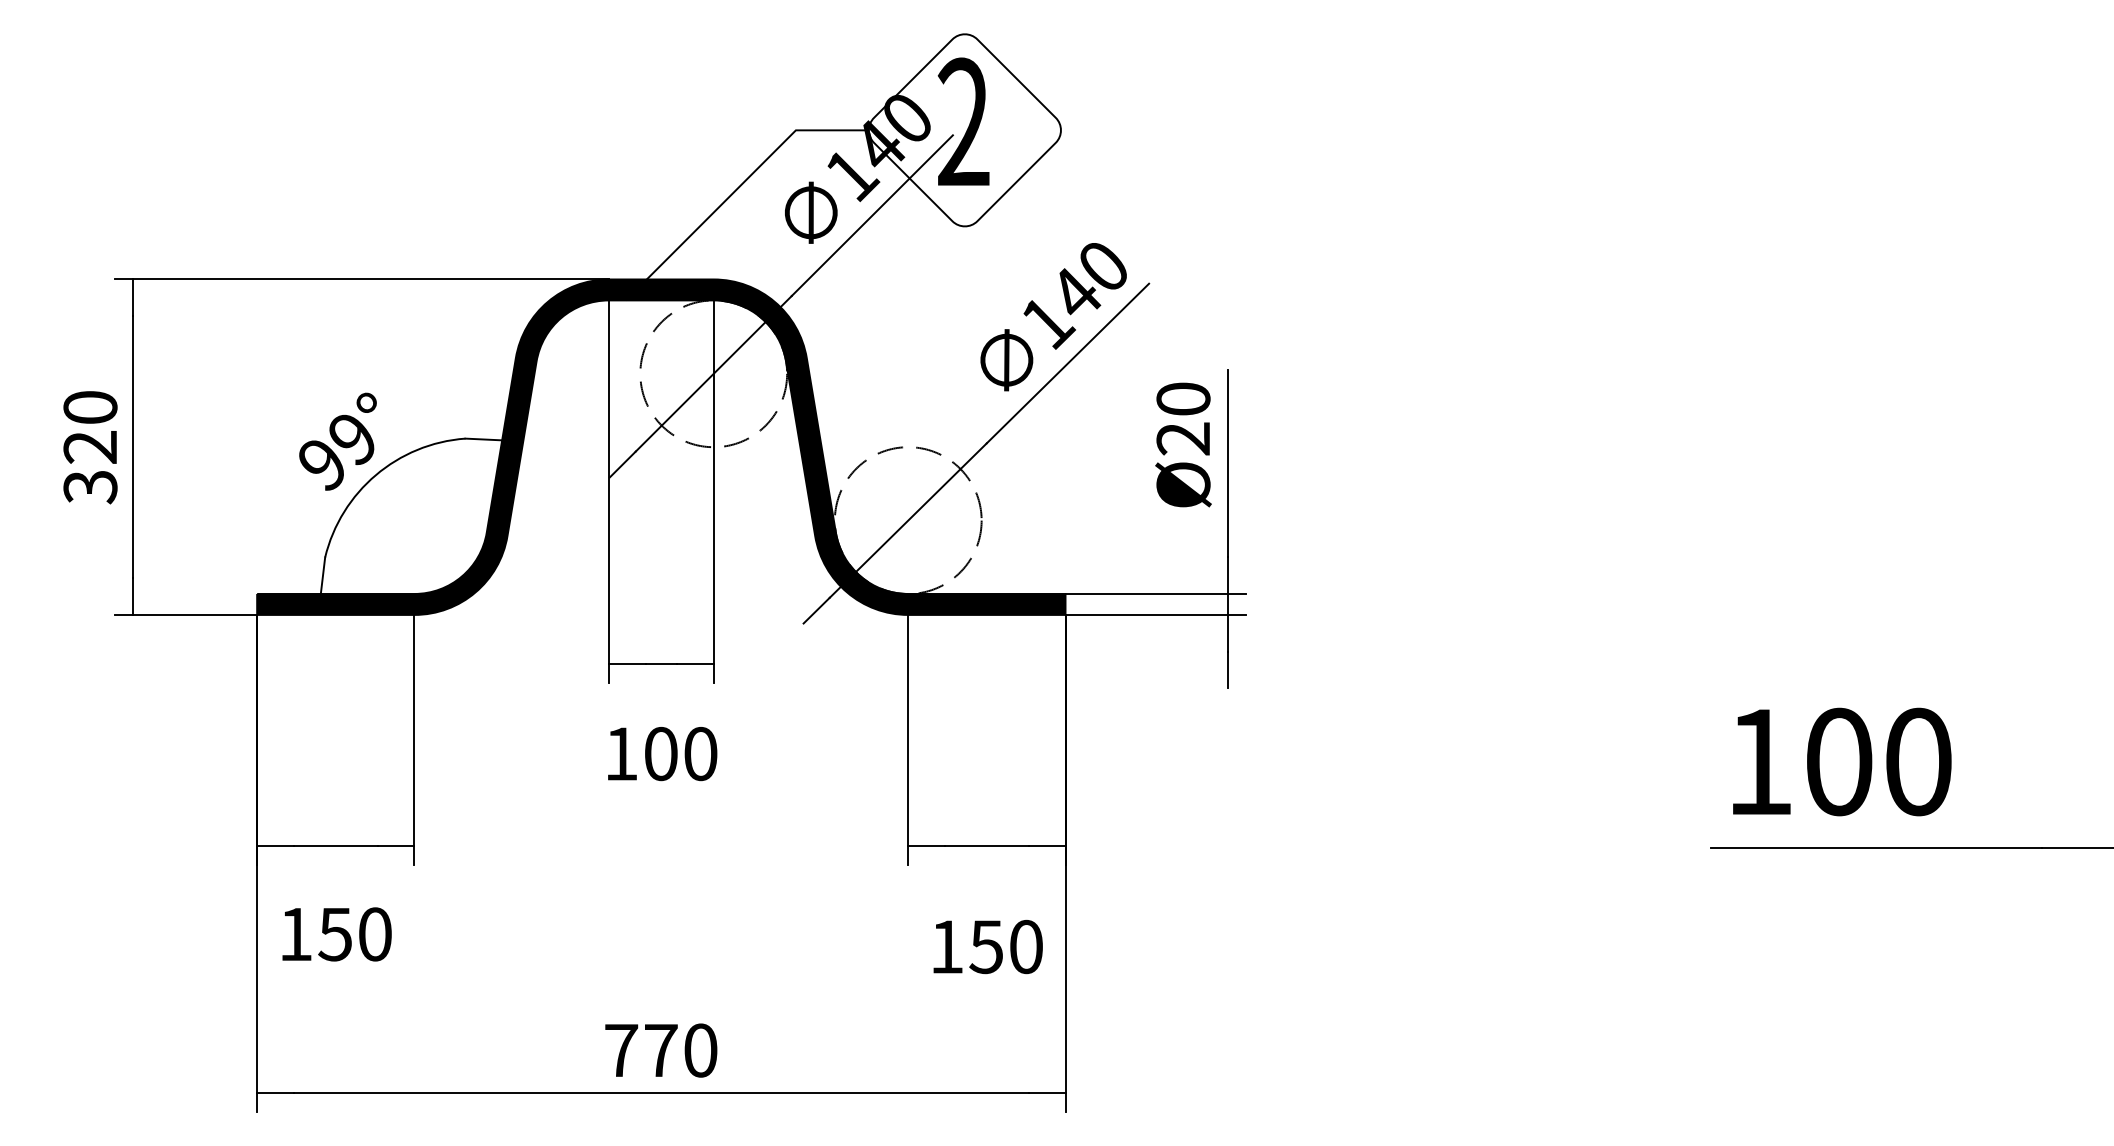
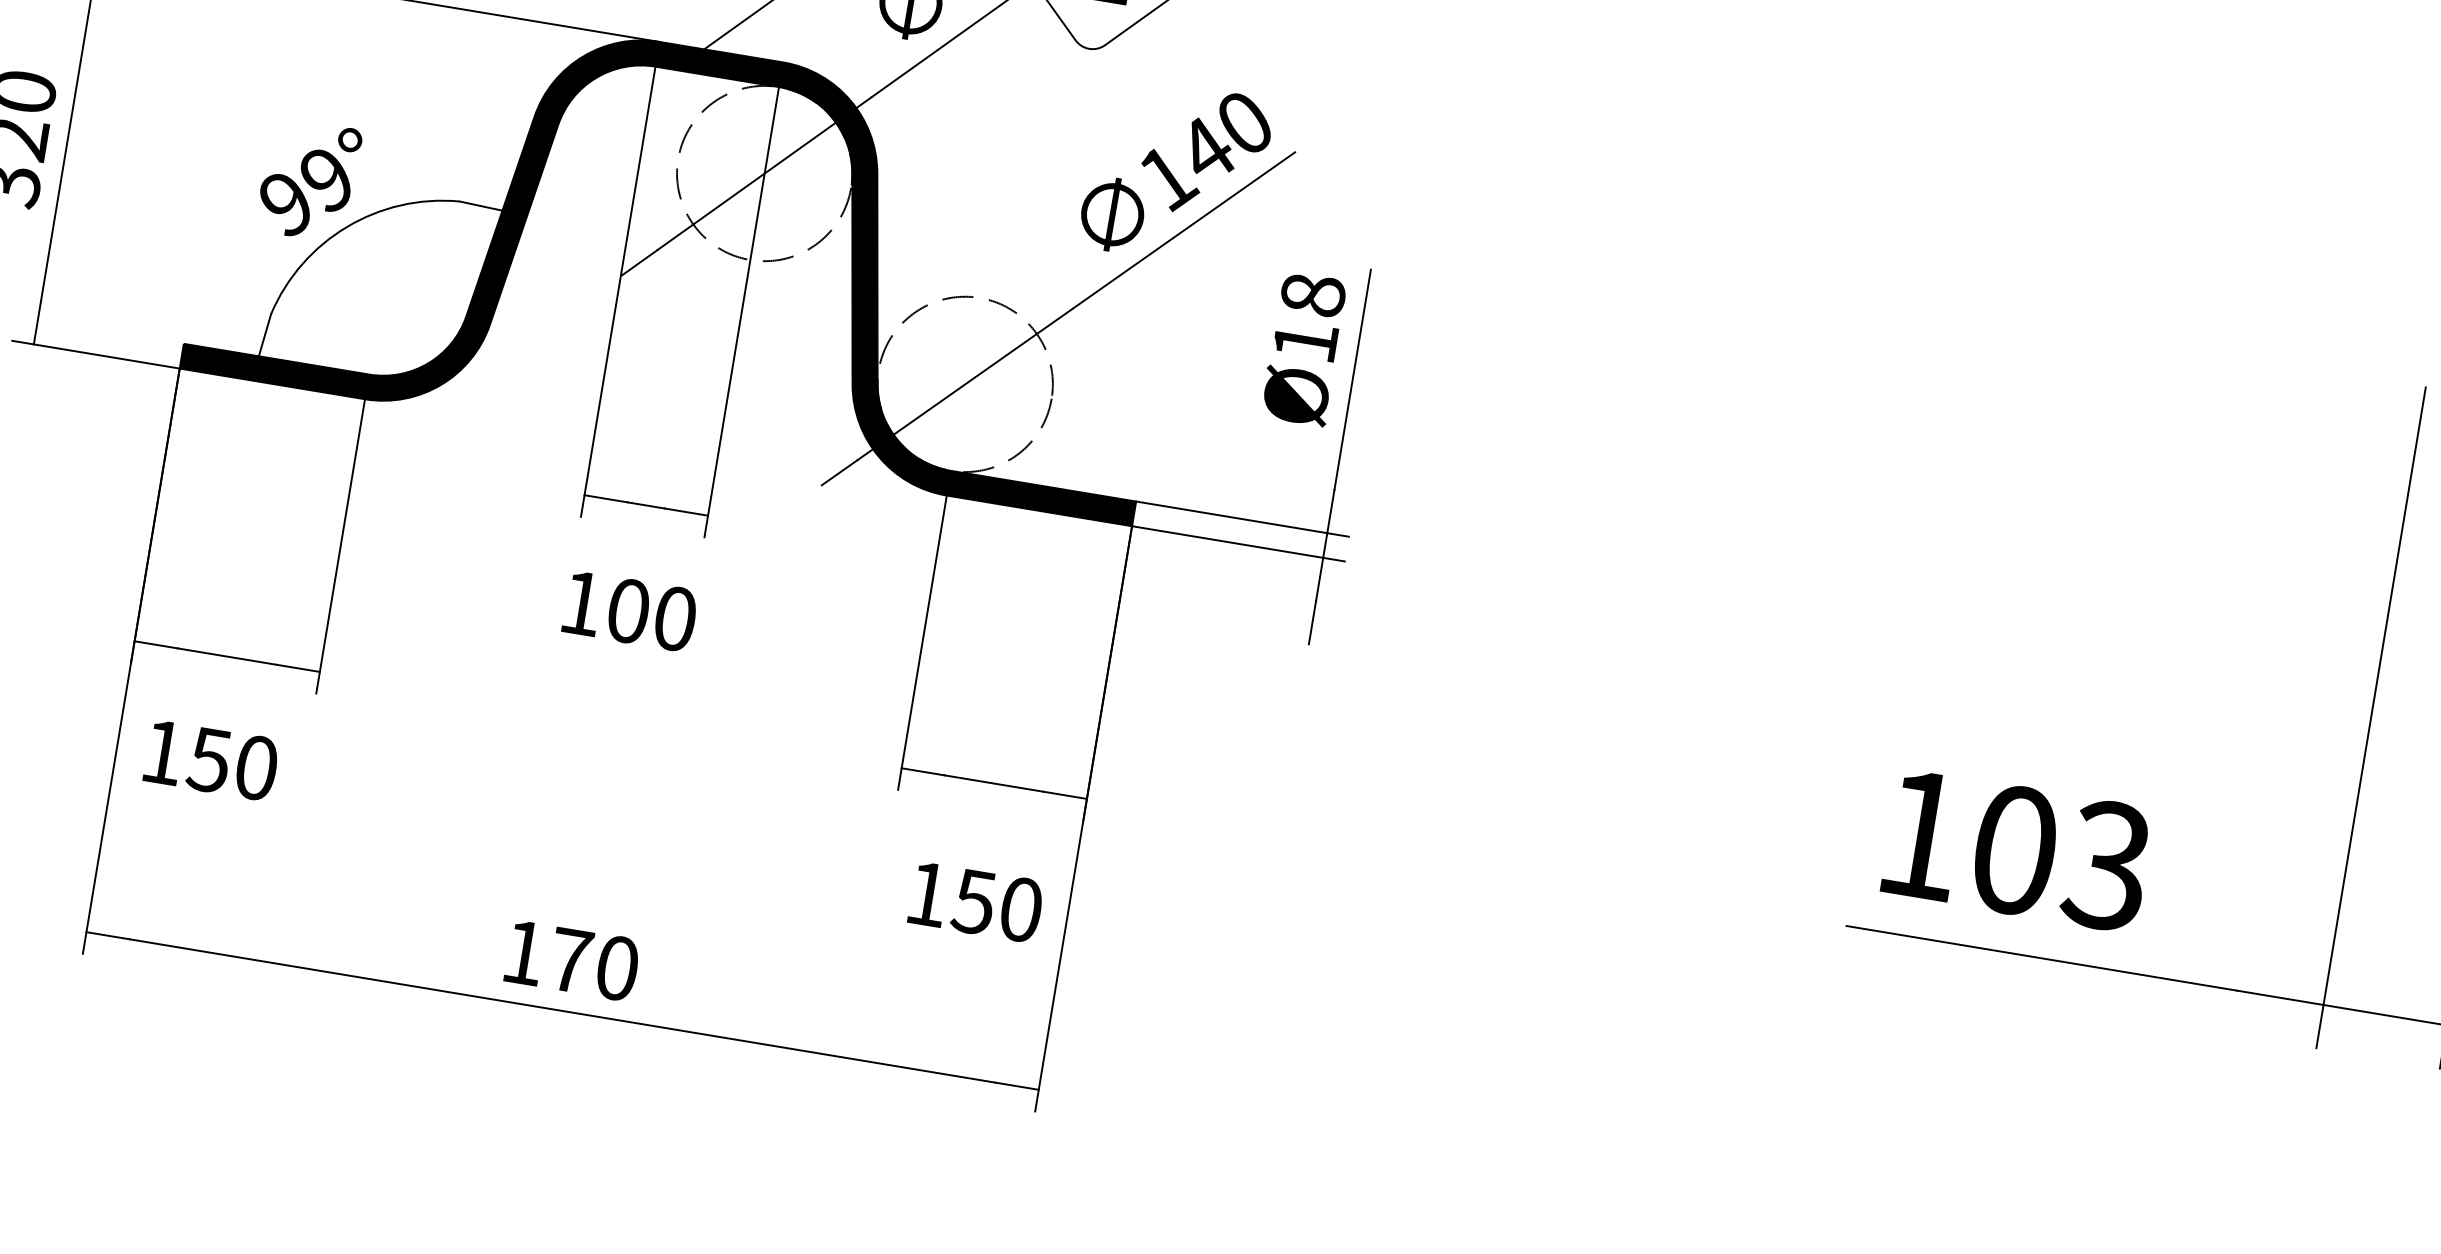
text: (1183, 418) -> (1309, 317), Ø20 -> Ø18
text: (1917, 761) -> (2107, 865), 100 -> 103
text: (621, 1050) -> (524, 952), 770 -> 170

